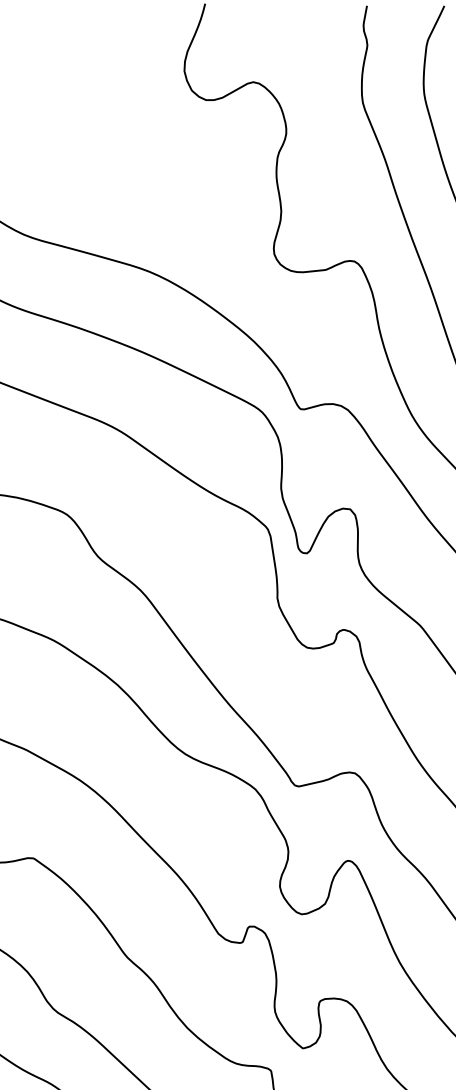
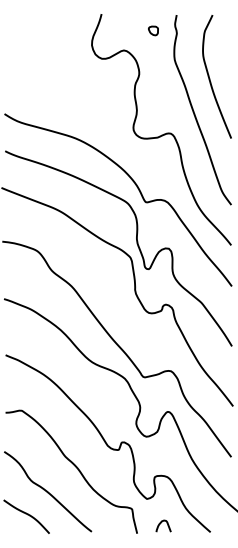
part: (316, 39) -> (153, 30), added

